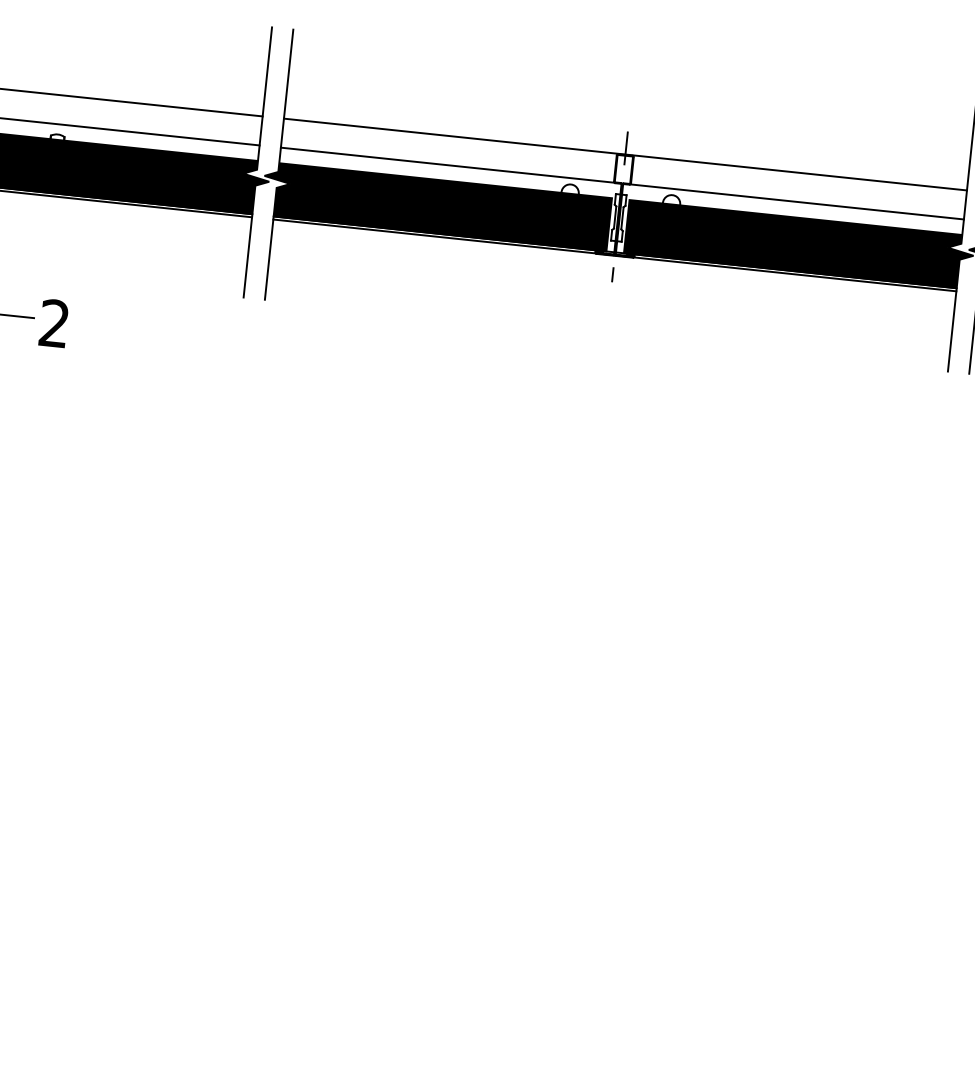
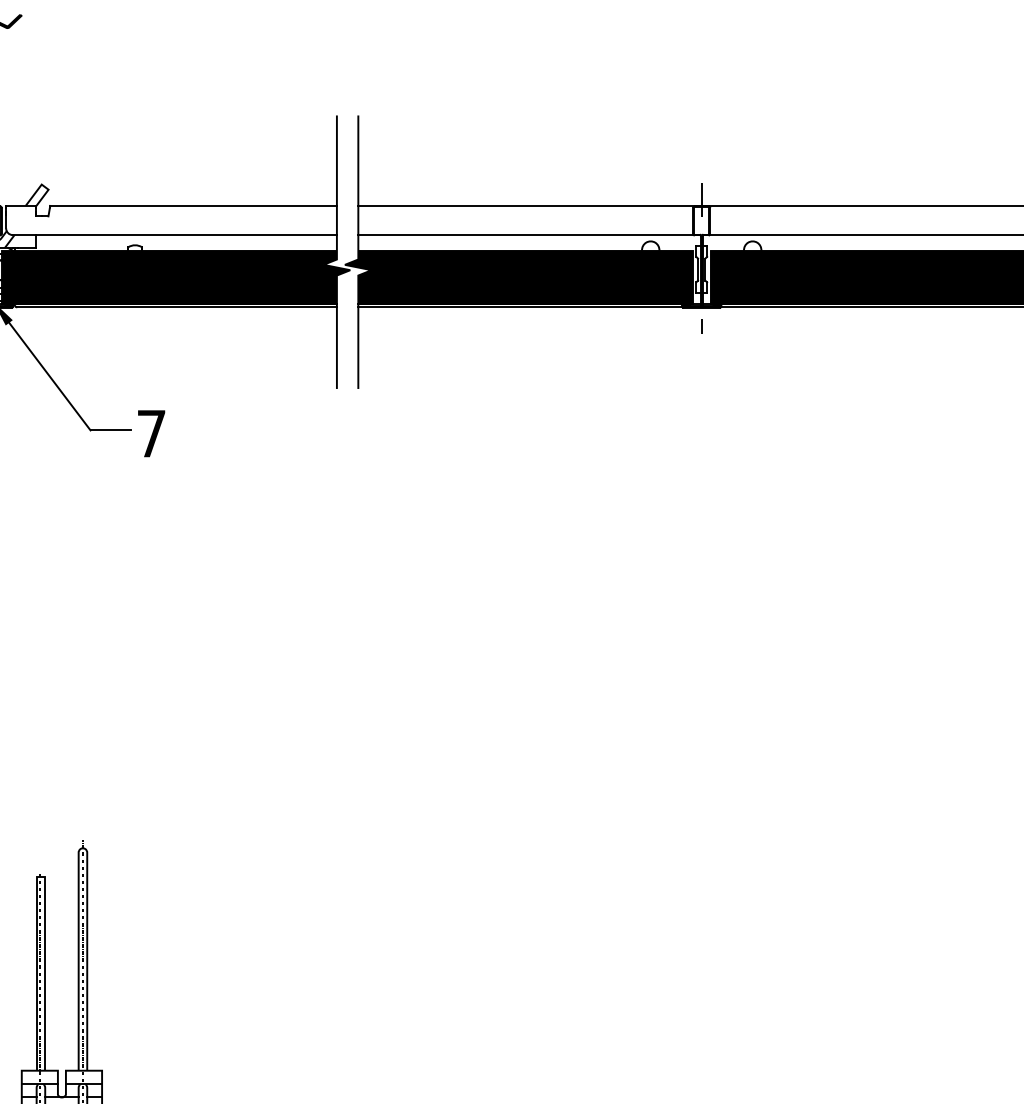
text: (54, 323) -> (151, 433), 2 -> 7

